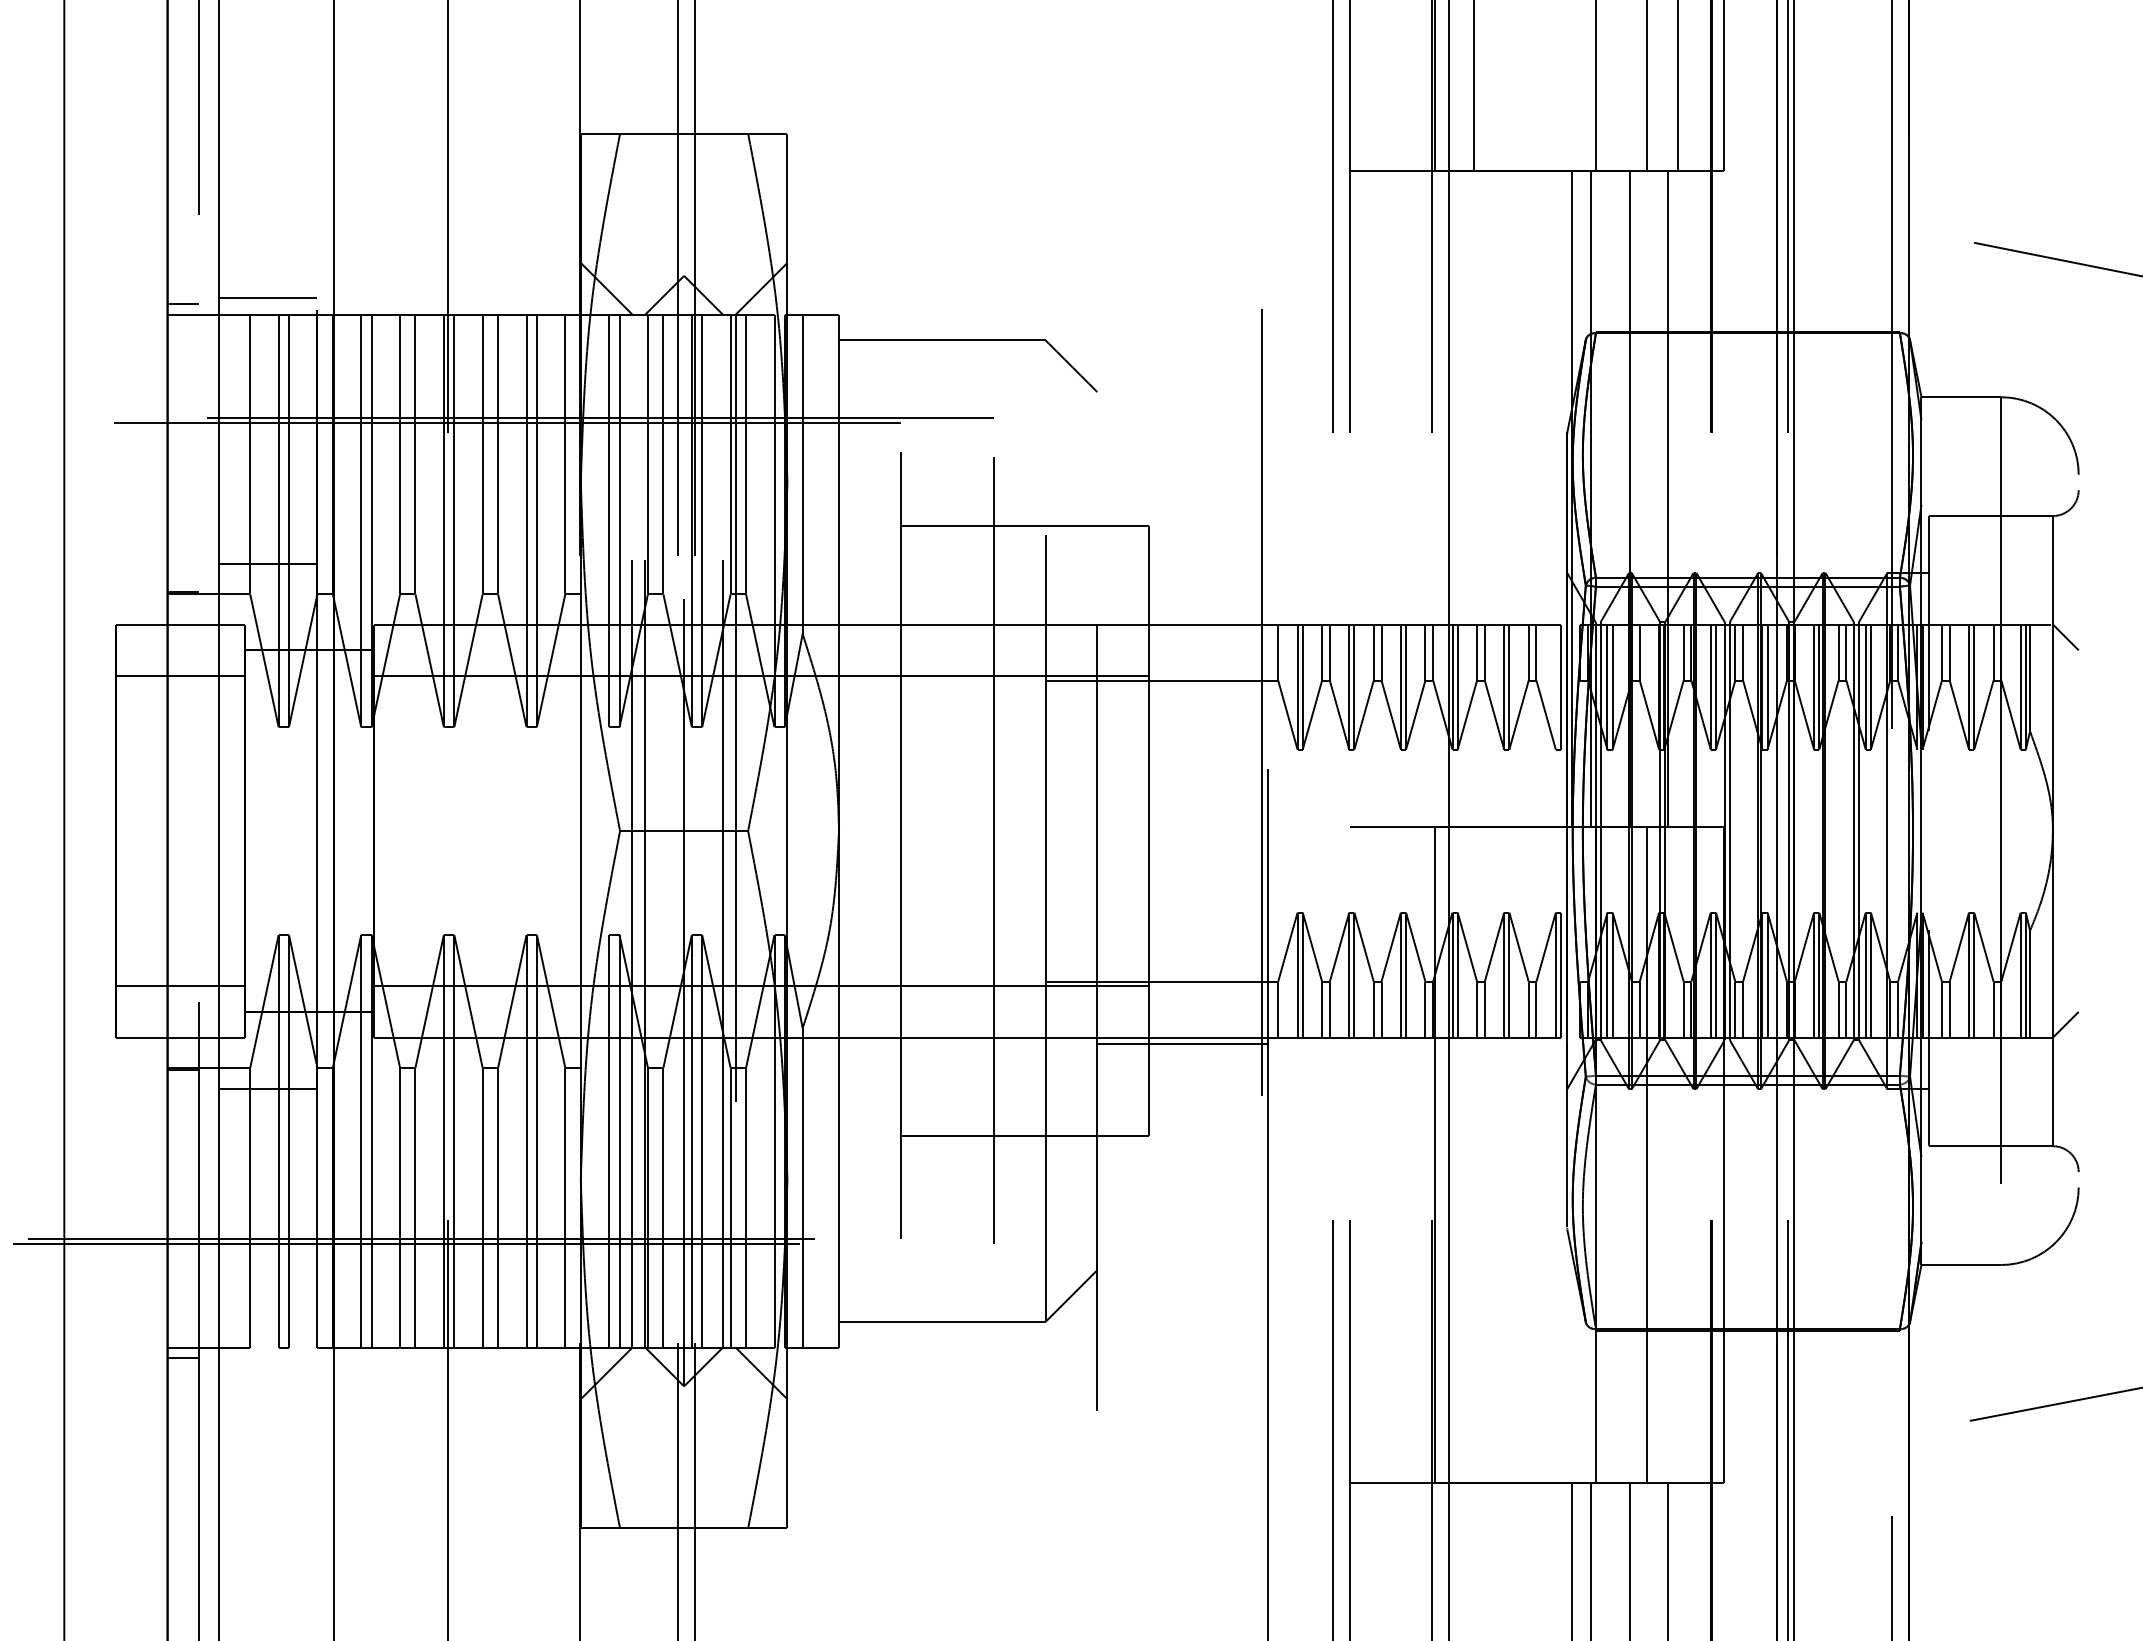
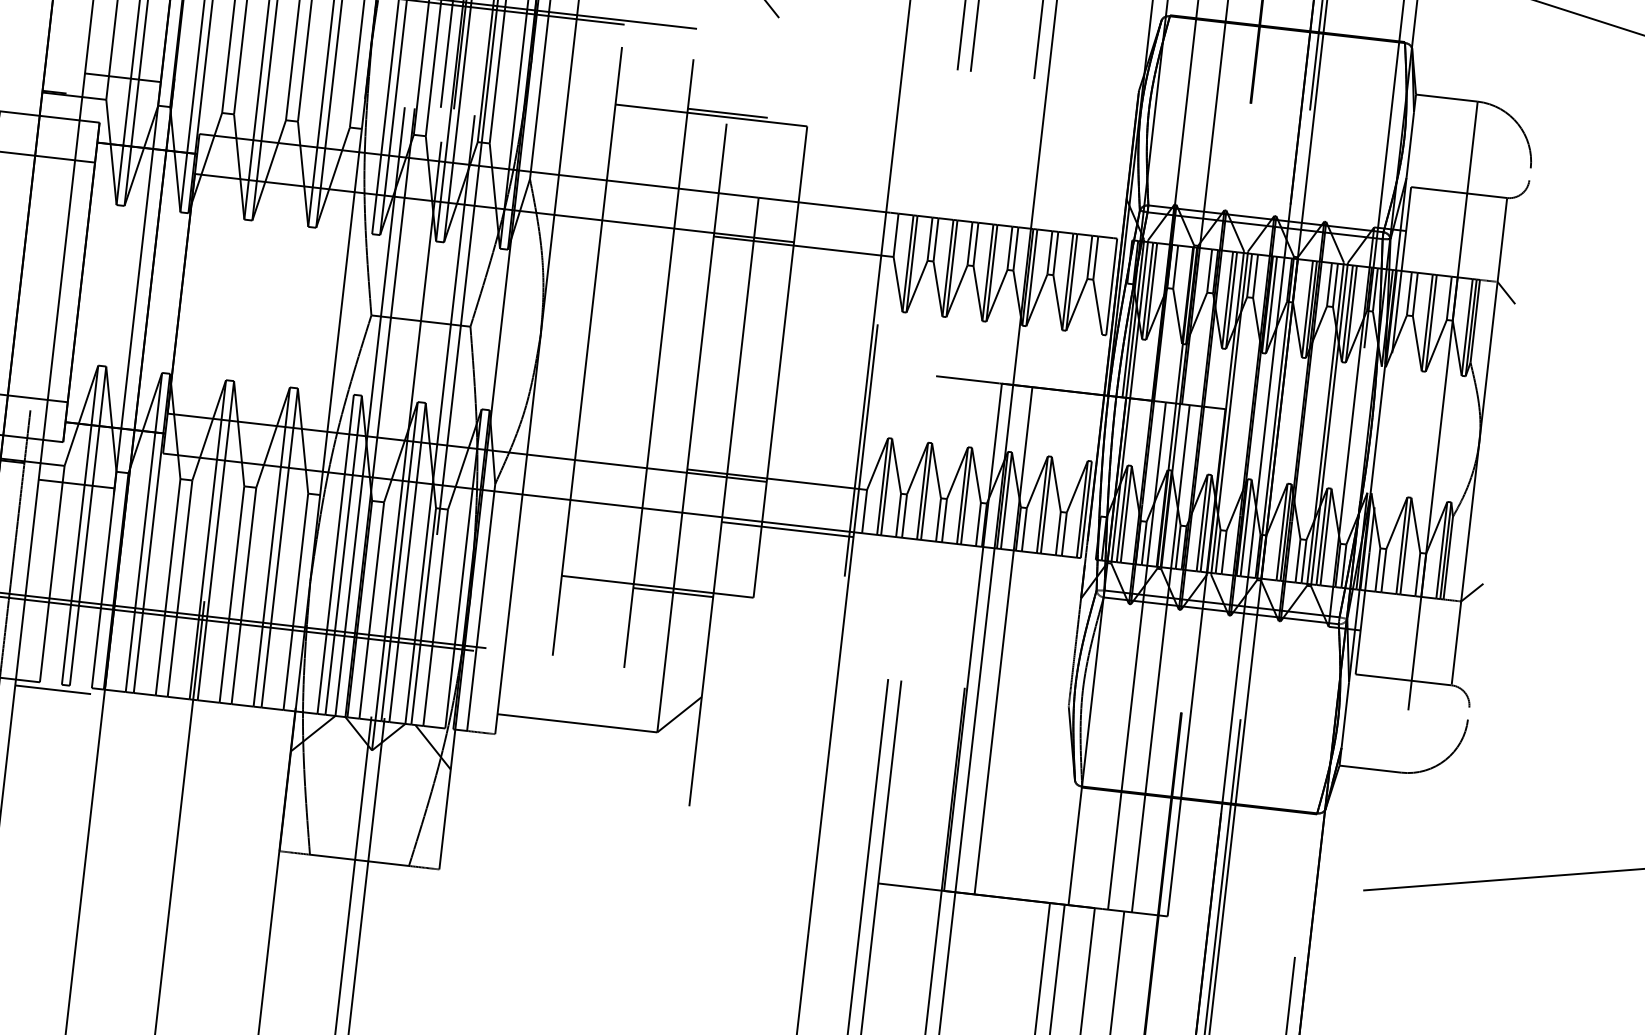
line: (1045, 521) -> (727, 113), added
line: (1045, 1141) -> (673, 592), added
line: (1474, 1154) -> (1003, 640), added
line: (1677, 1154) -> (1160, 658), added
line: (268, 1355) -> (53, 689), added

